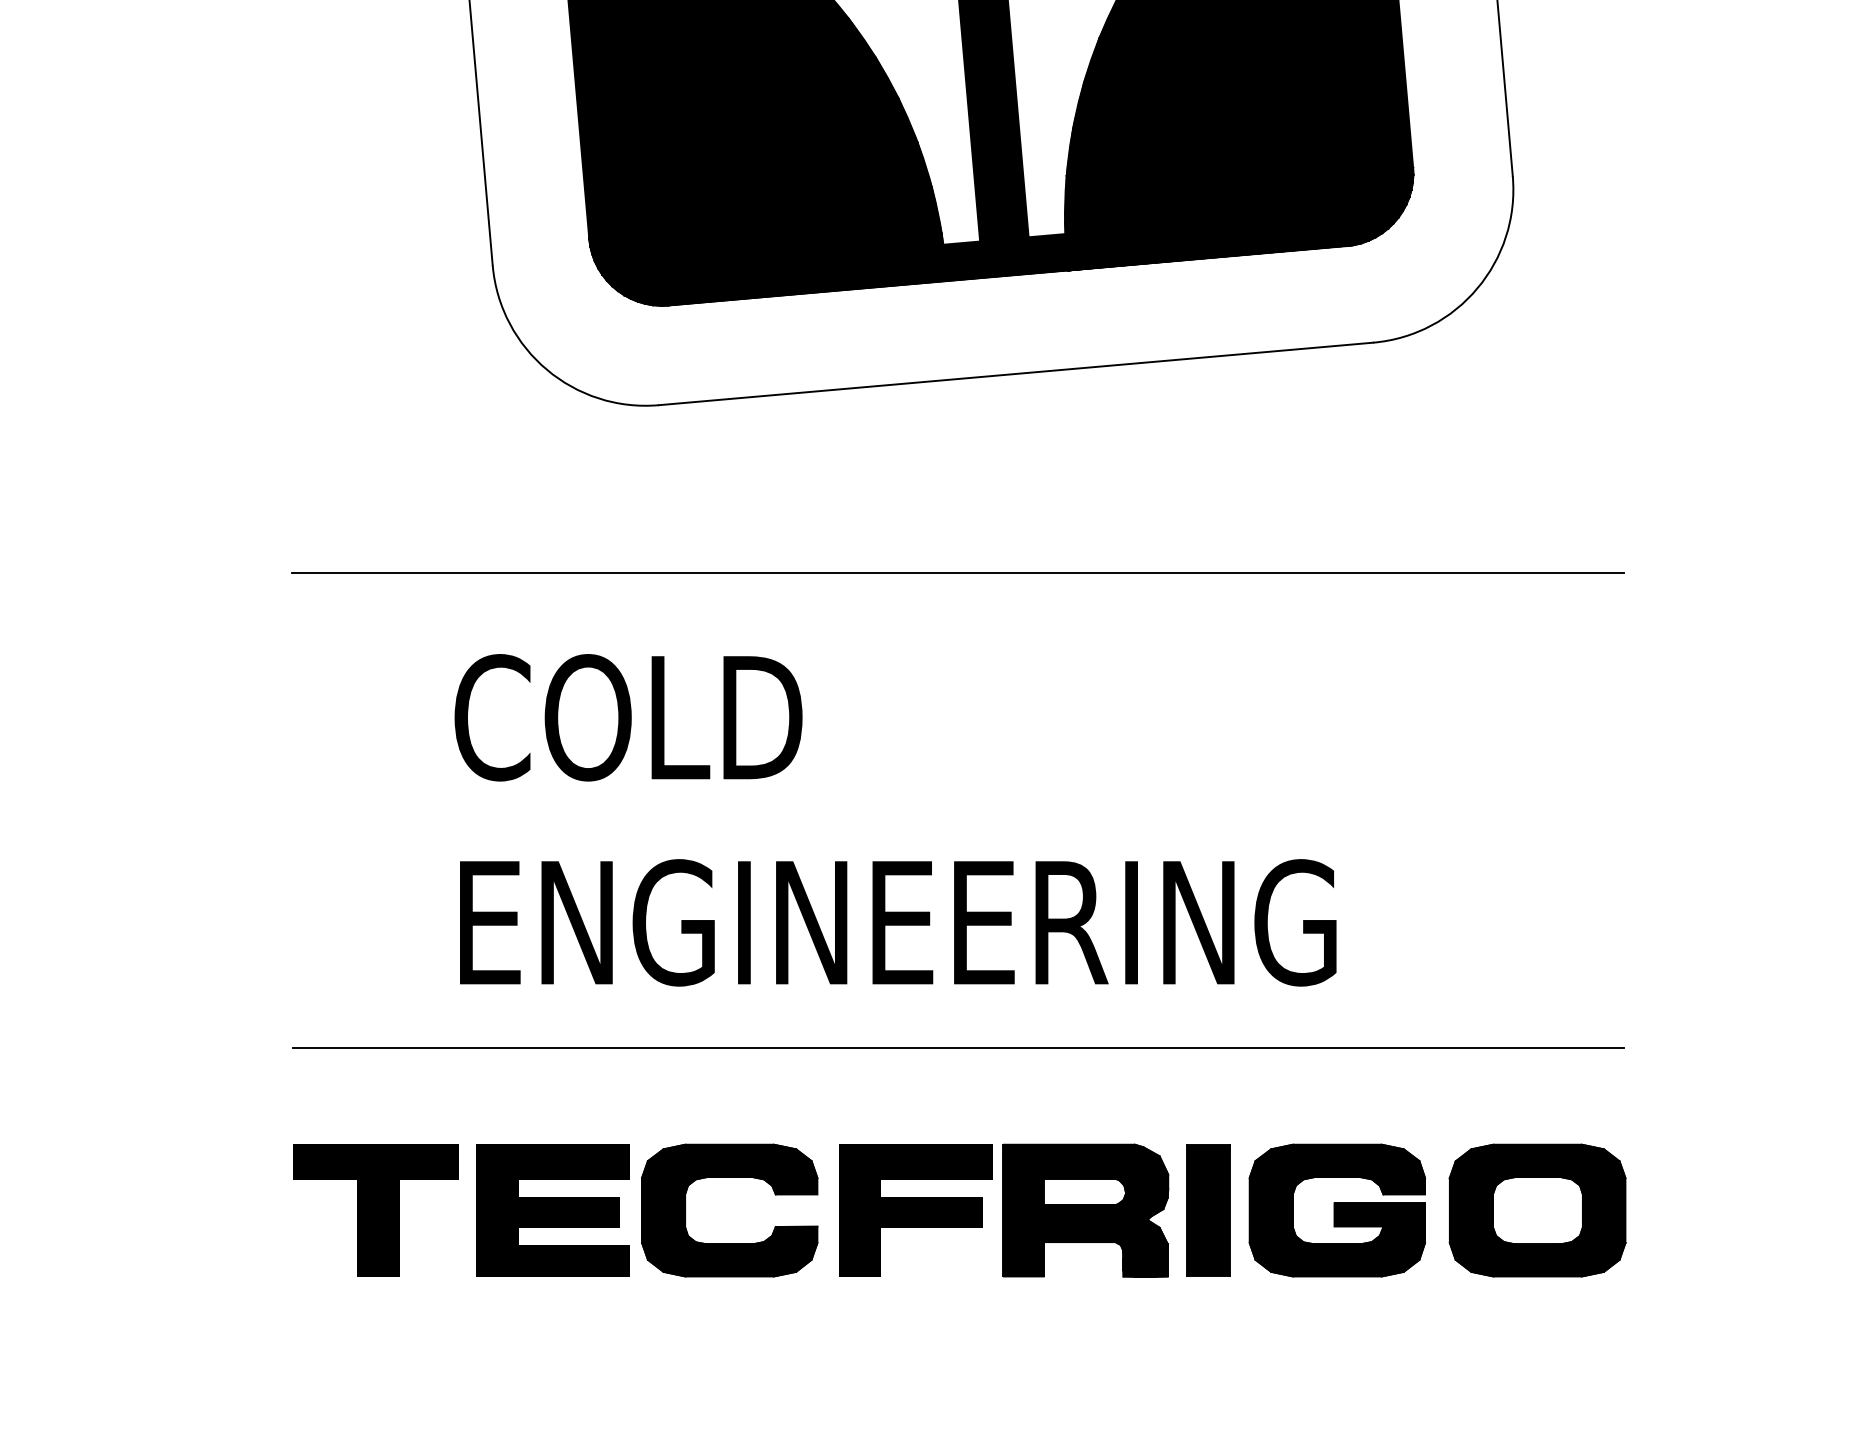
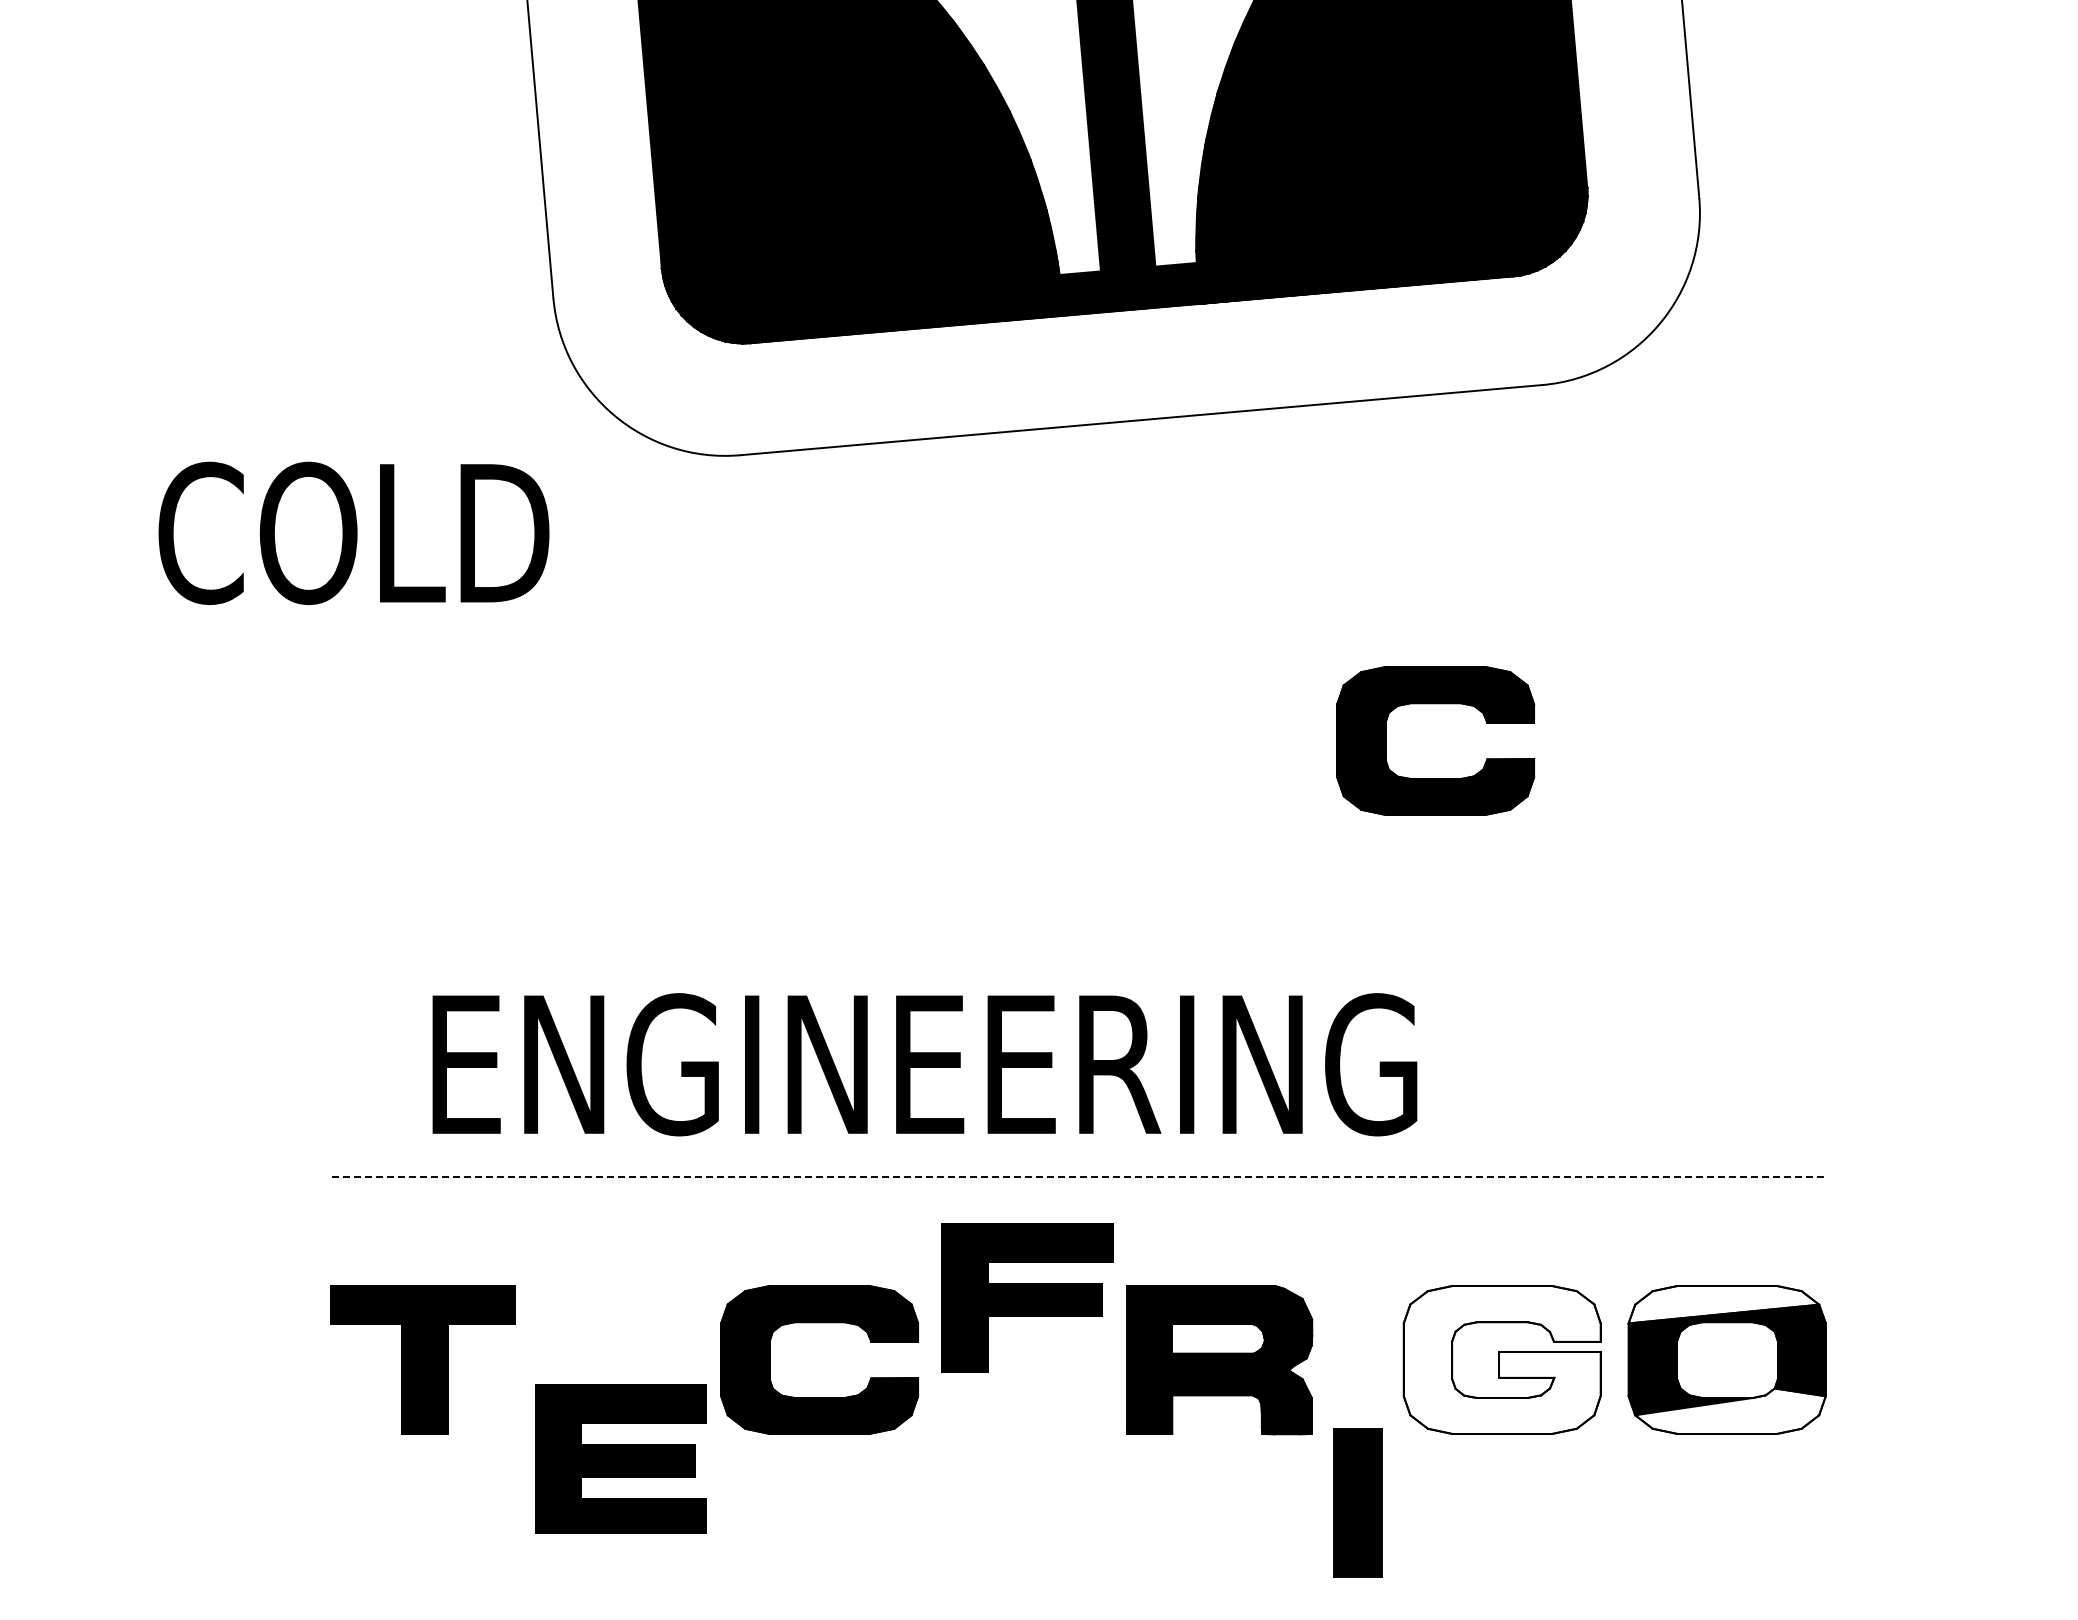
line: (957, 572) -> (1075, 643), removed
part: (1277, 627) -> (1435, 704), added
text: (628, 716) -> (353, 532), moved
text: (897, 922) -> (924, 1064), moved
line: (958, 1047) -> (1076, 1176), solid -> dashed
fill: (1534, 1161) -> (1723, 1304), removed
part: (552, 1210) -> (620, 1458), moved
part: (915, 1210) -> (1027, 1297), moved
part: (1208, 1210) -> (1357, 1502), moved
fill: (1336, 1210) -> (1501, 1359), removed
fill: (1540, 1255) -> (1730, 1410), removed

